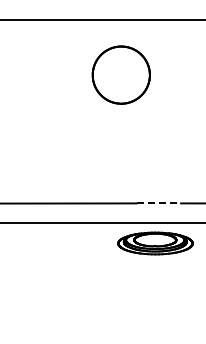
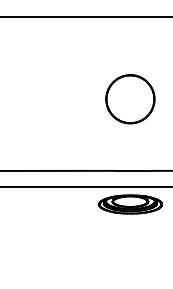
part: (120, 74) -> (129, 98), moved
line: (159, 203) -> (133, 170), dashed -> solid

